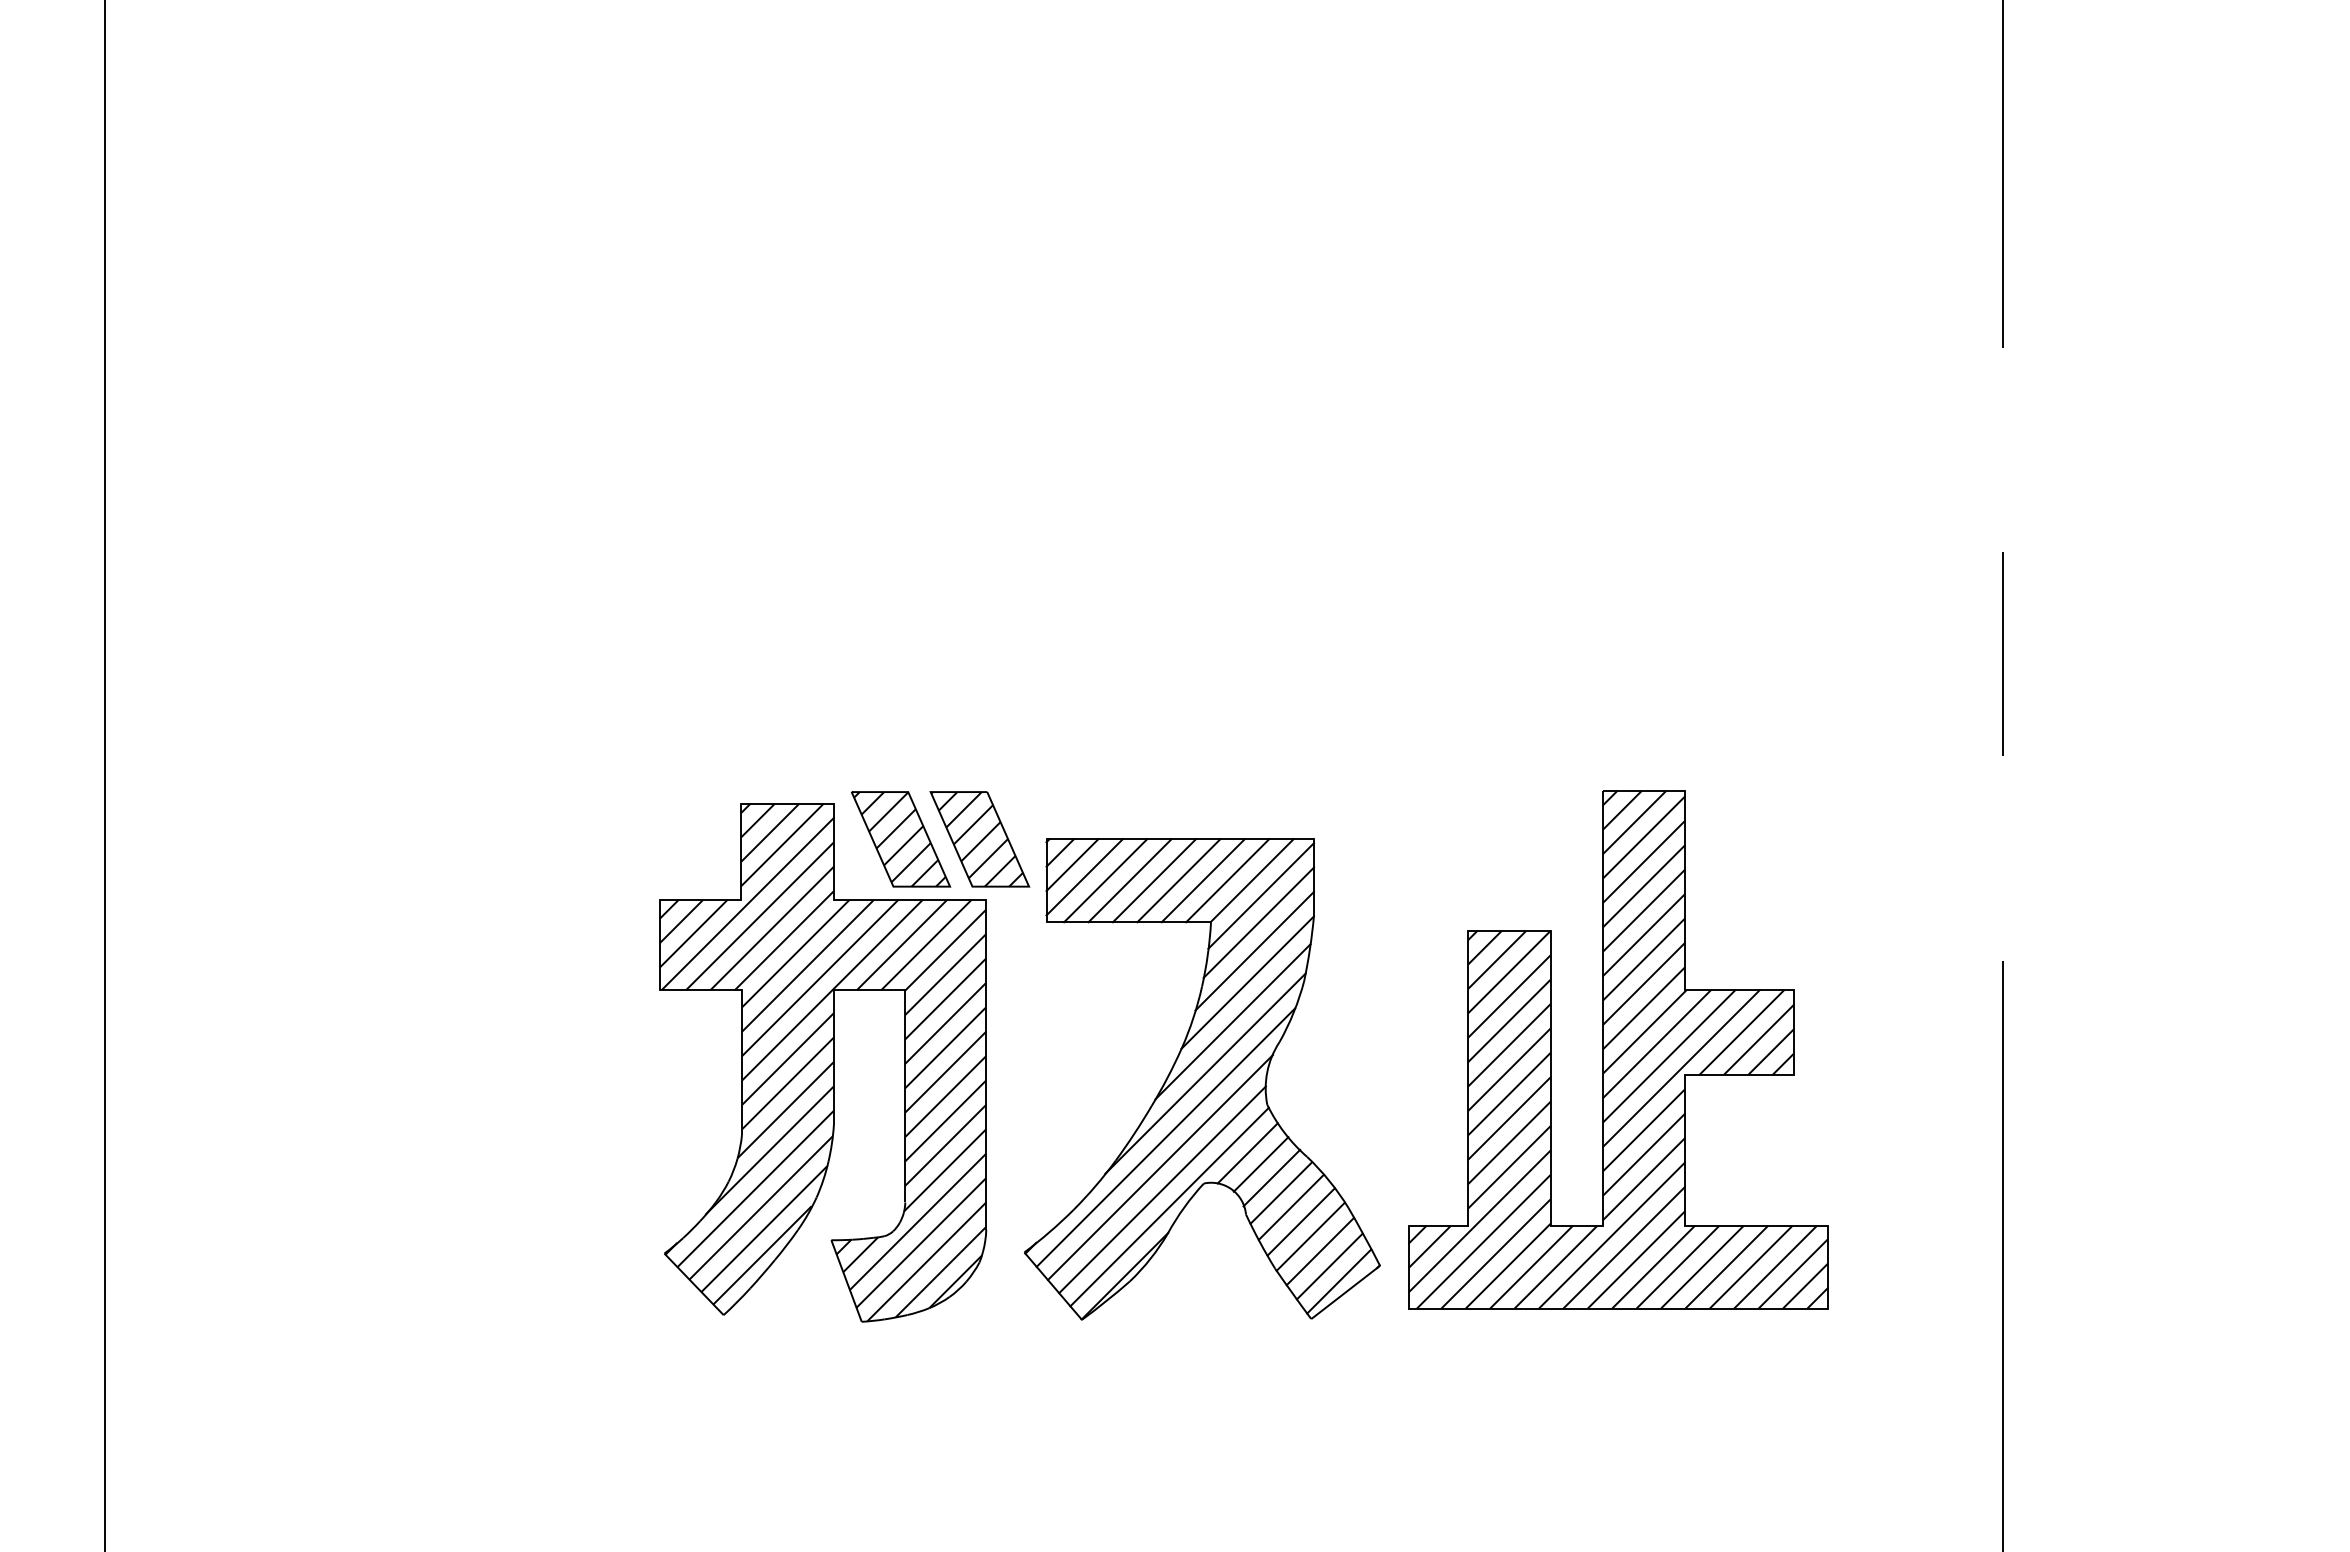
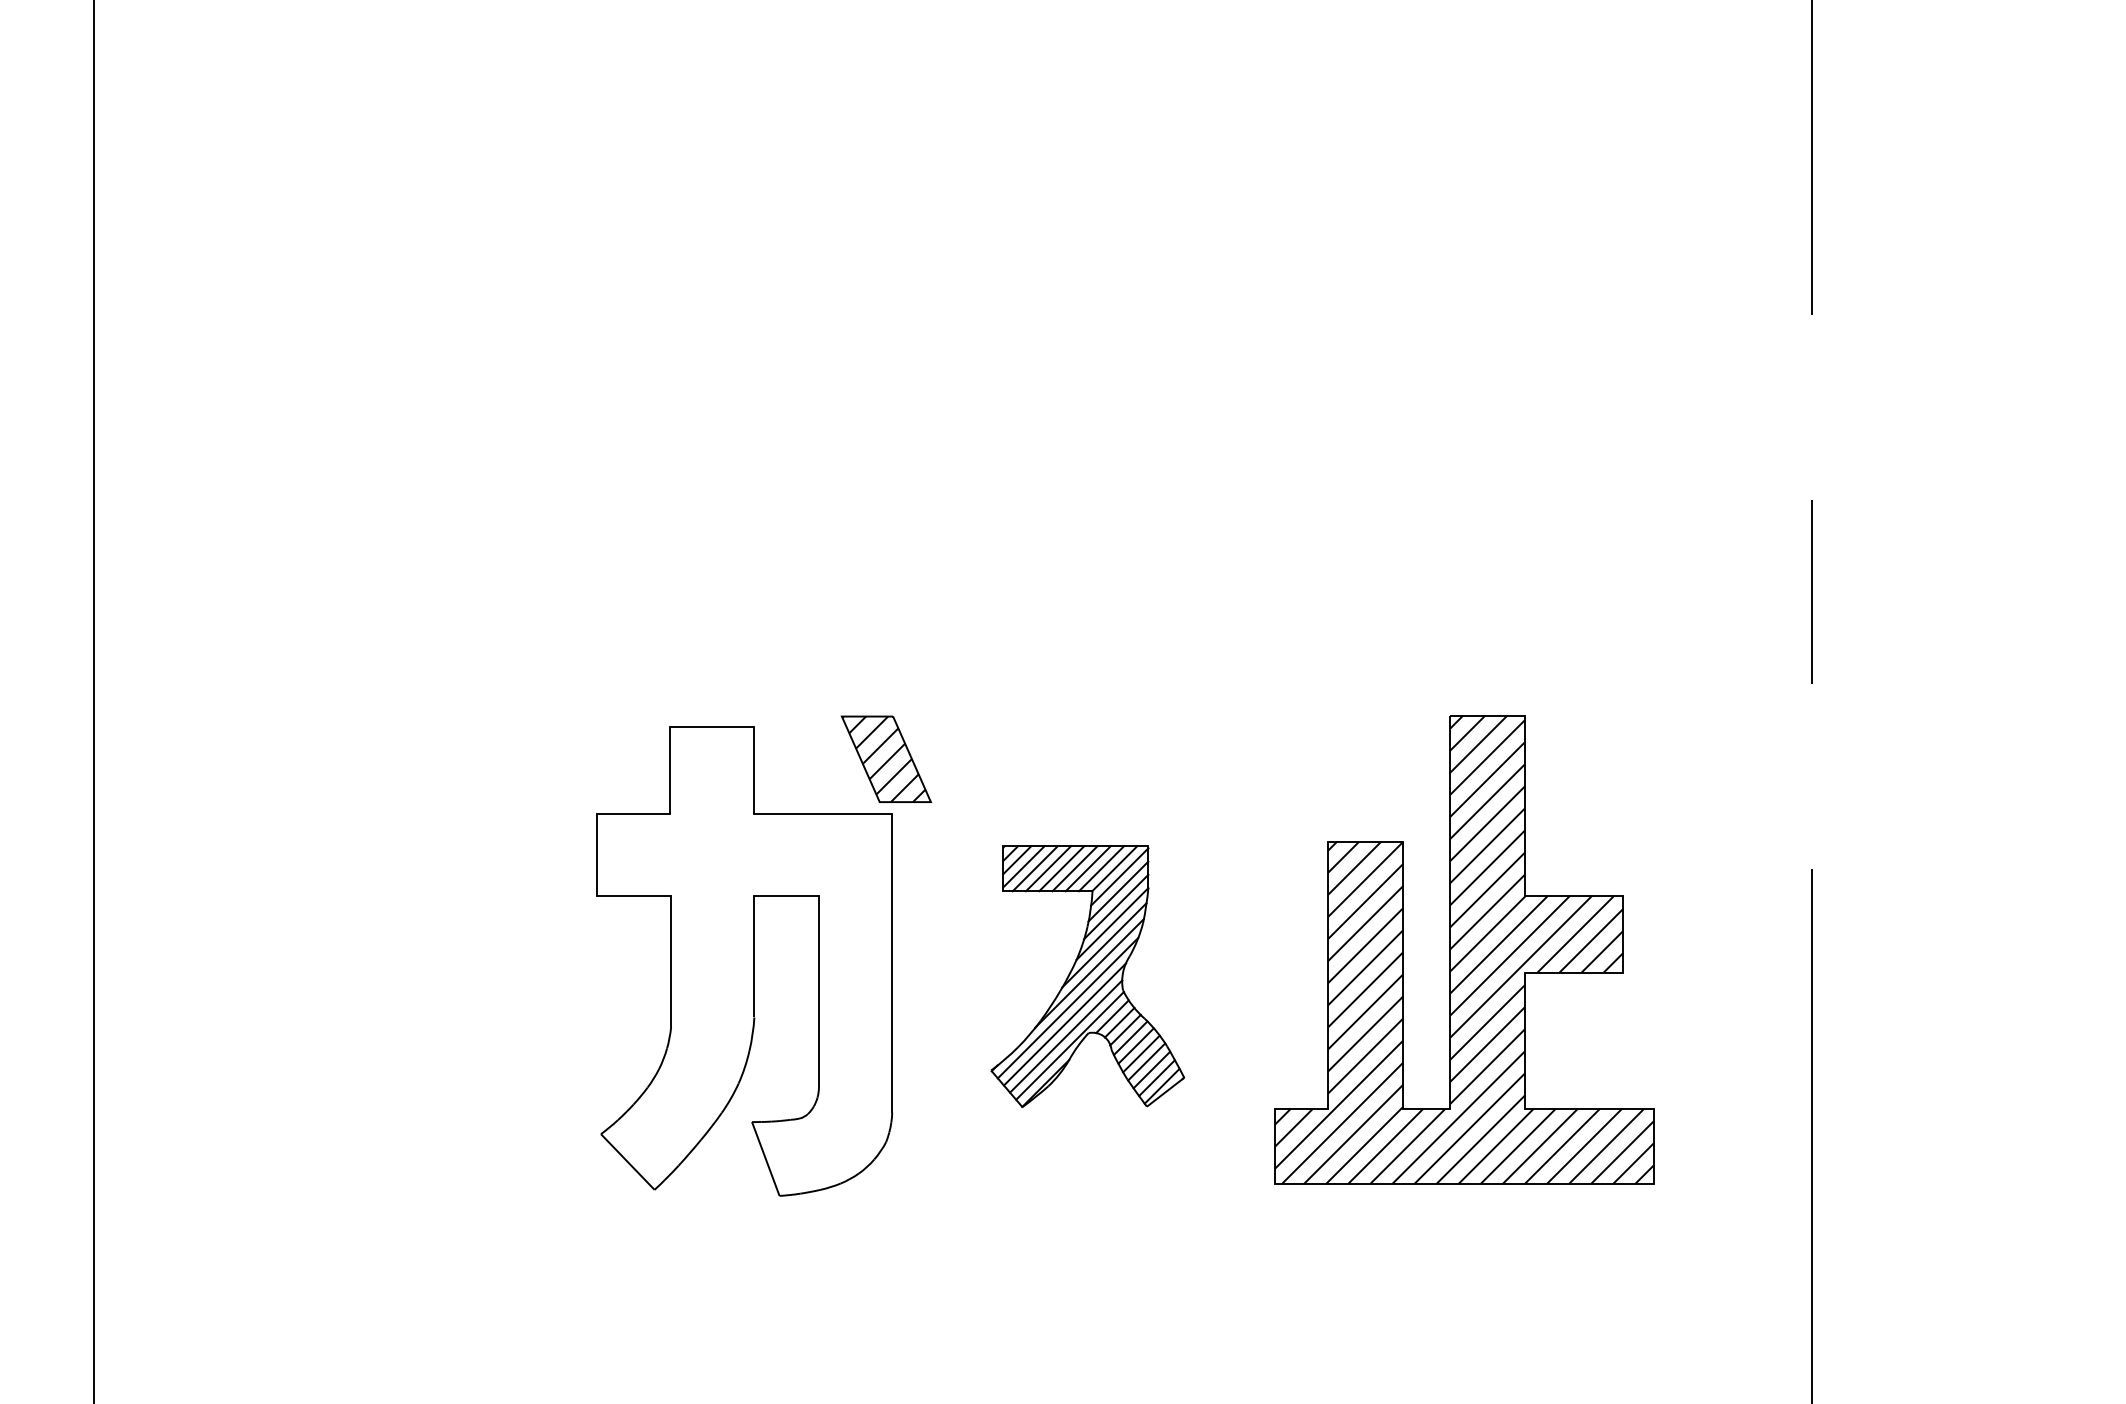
part: (901, 839) -> (815, 759), removed
hatch: (822, 1062) -> (744, 961), removed
part: (1202, 1079) -> (1087, 976), size x0.6

